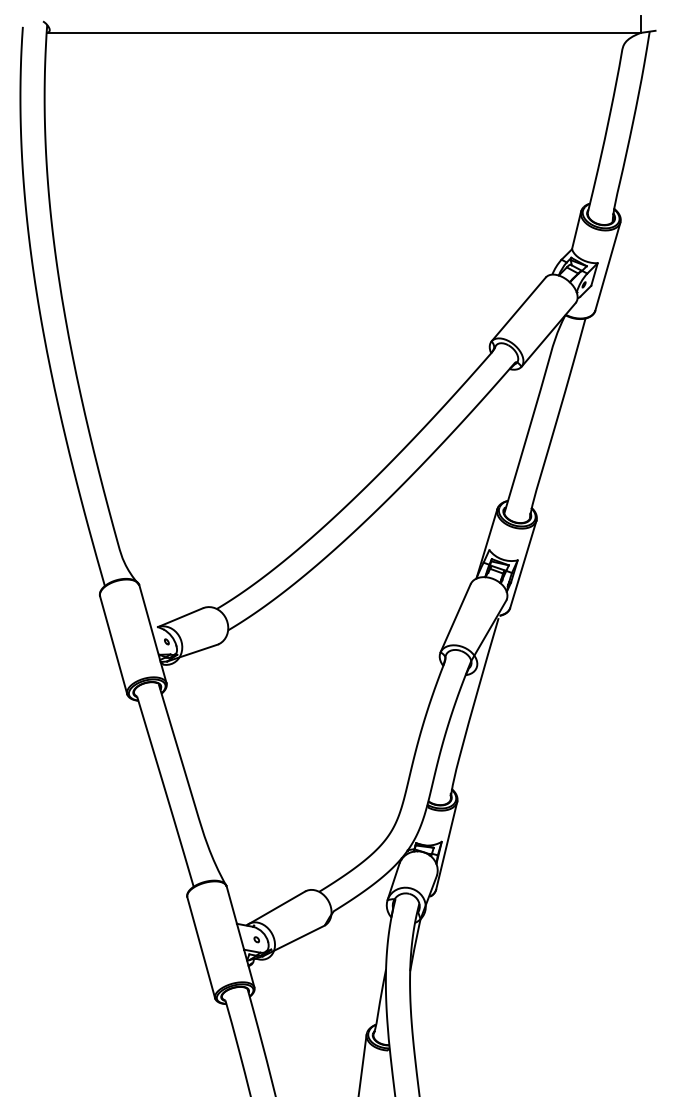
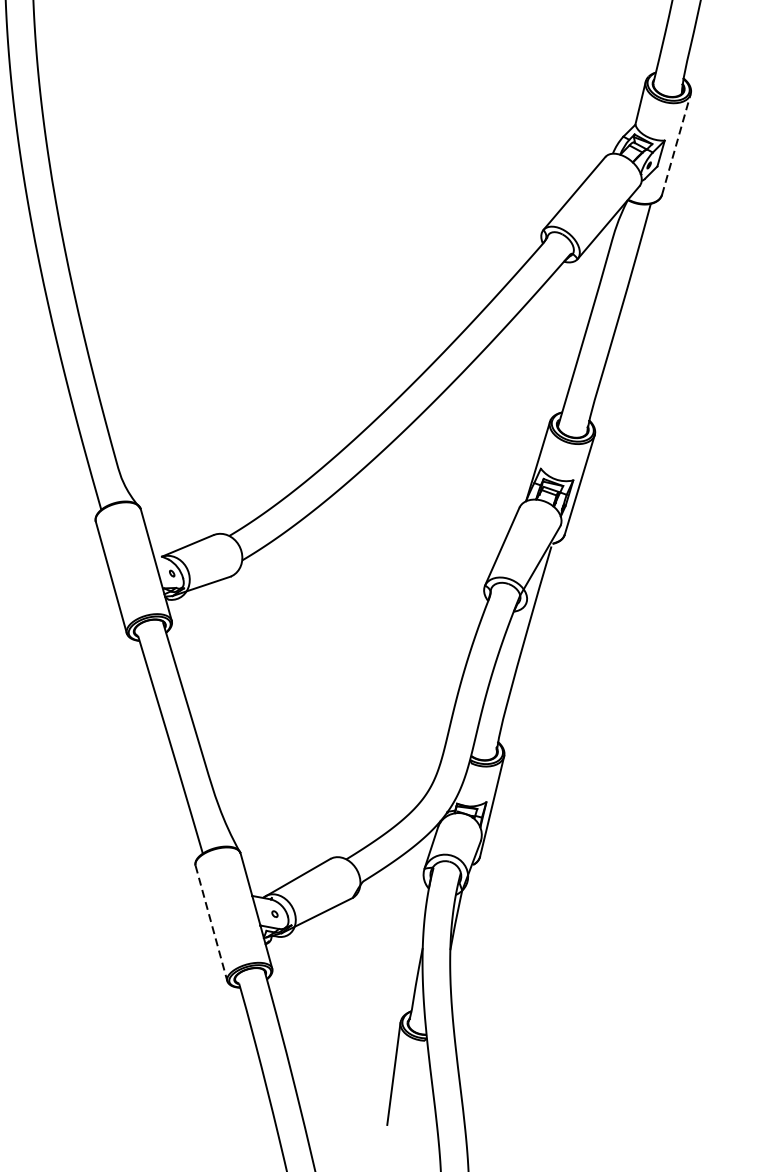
line: (607, 266) -> (675, 144), solid -> dashed
line: (201, 948) -> (211, 924), solid -> dashed

